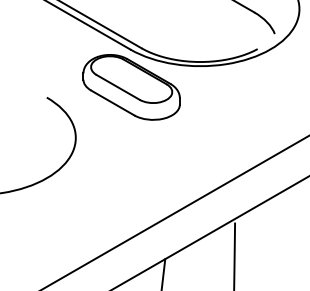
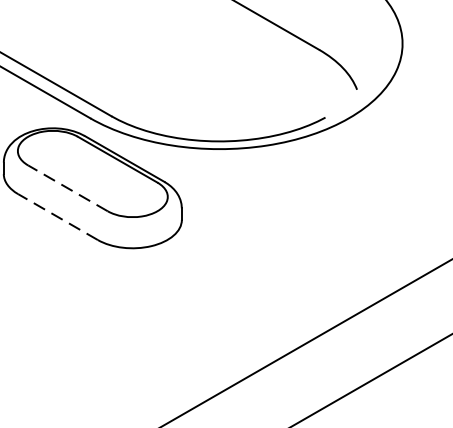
line: (118, 87) -> (68, 188), solid -> dashed
line: (112, 103) -> (57, 218), solid -> dashed

